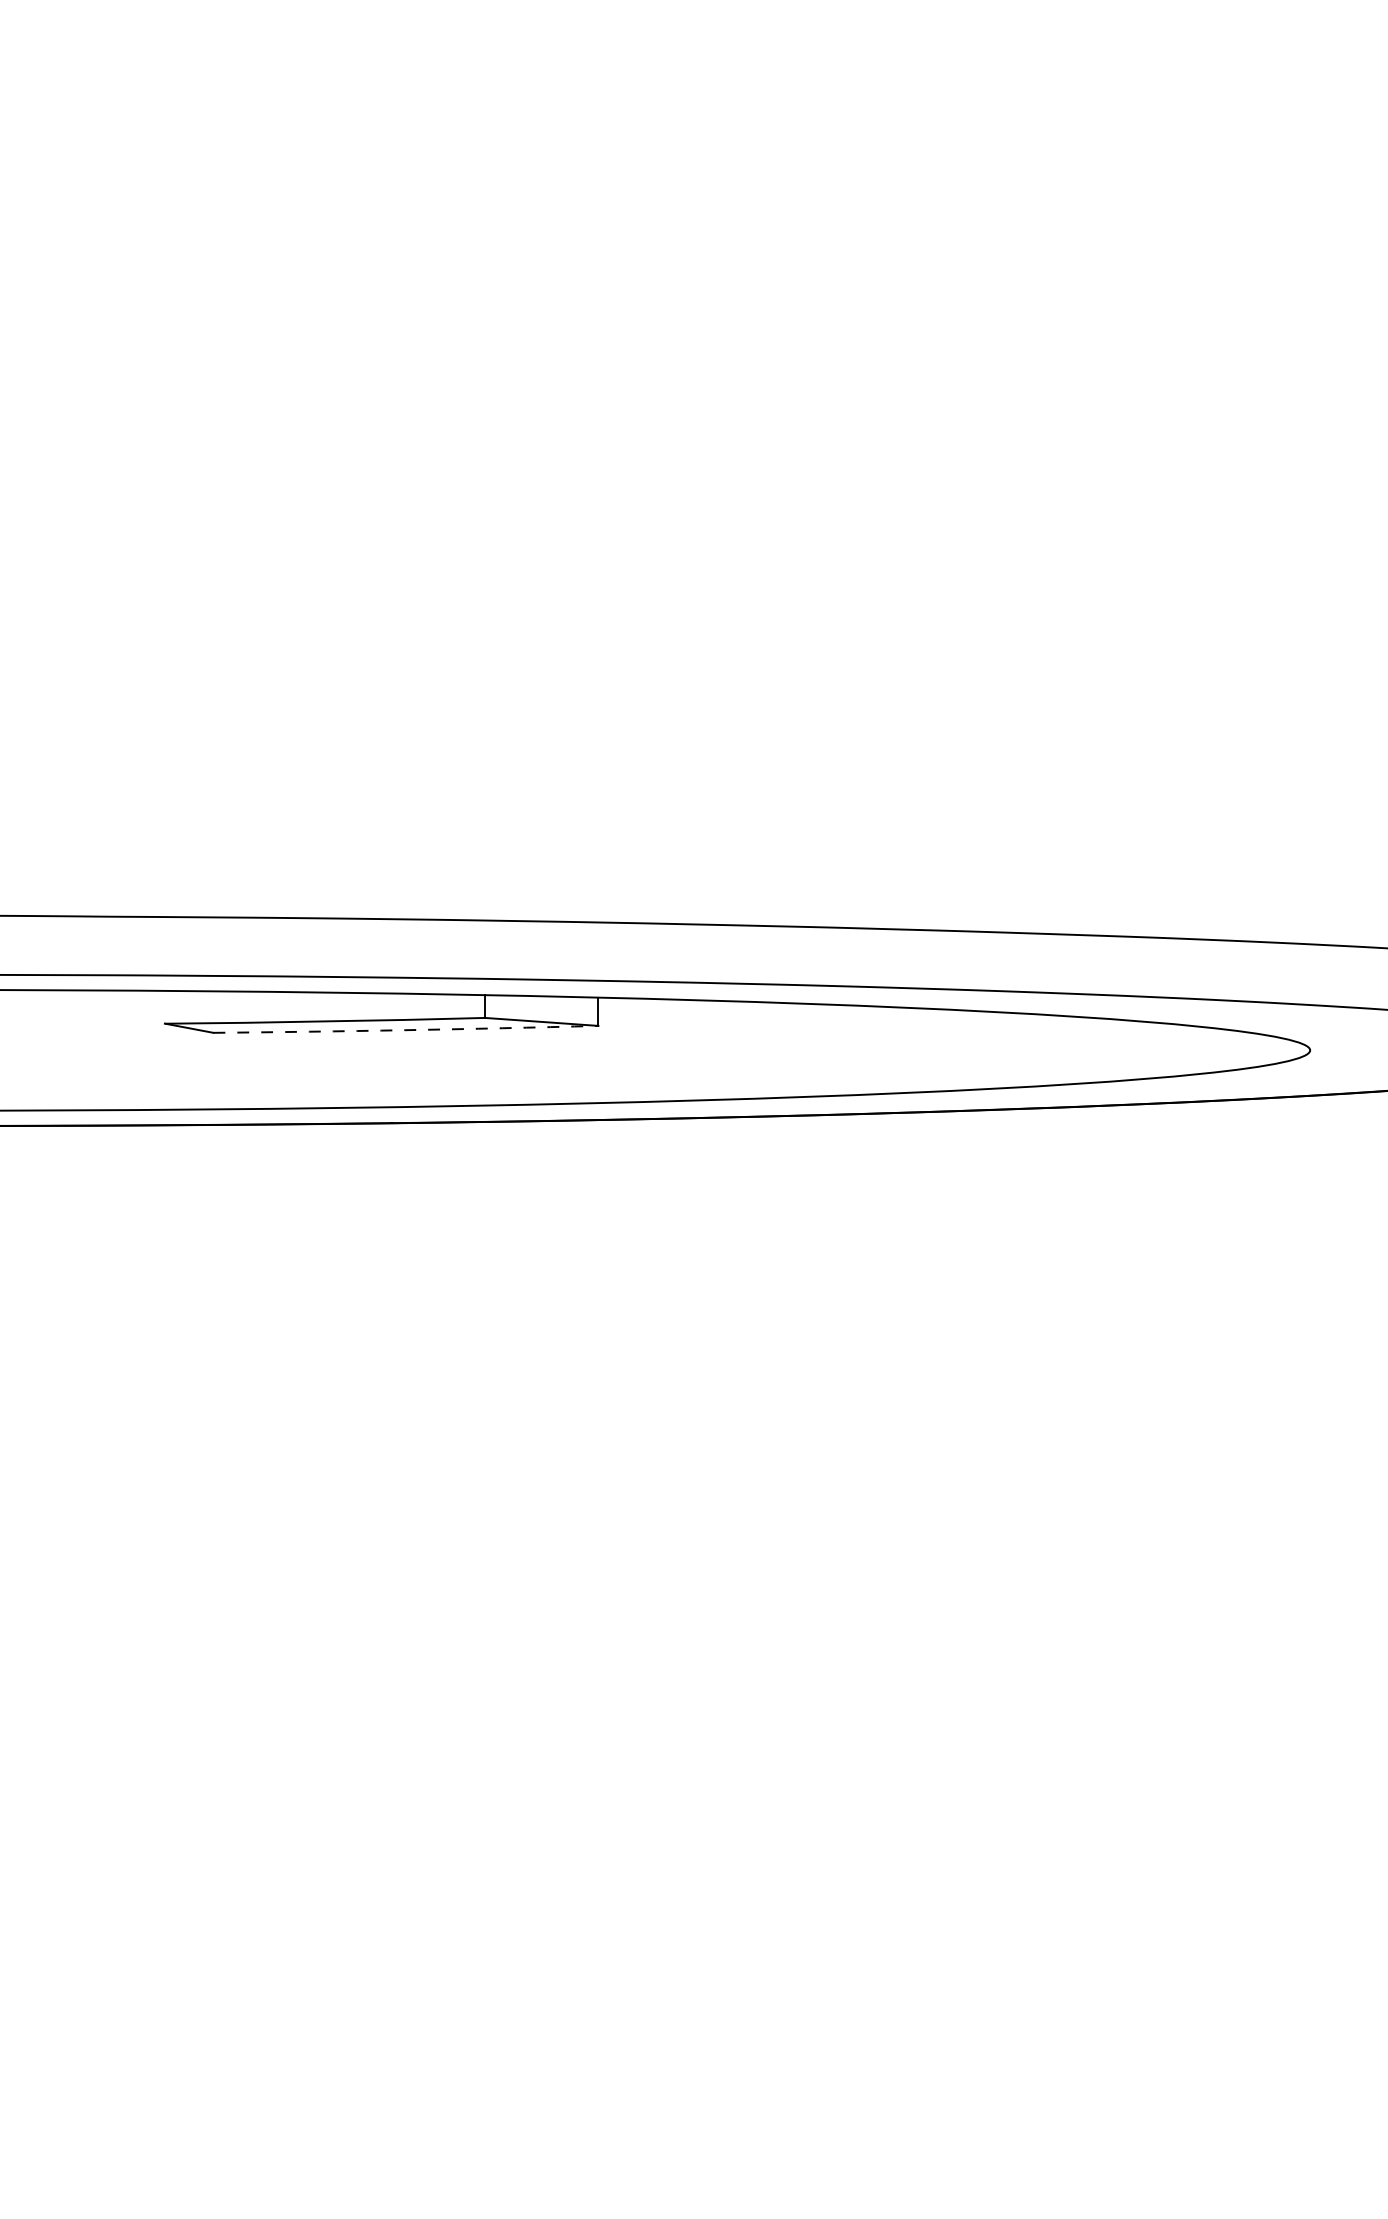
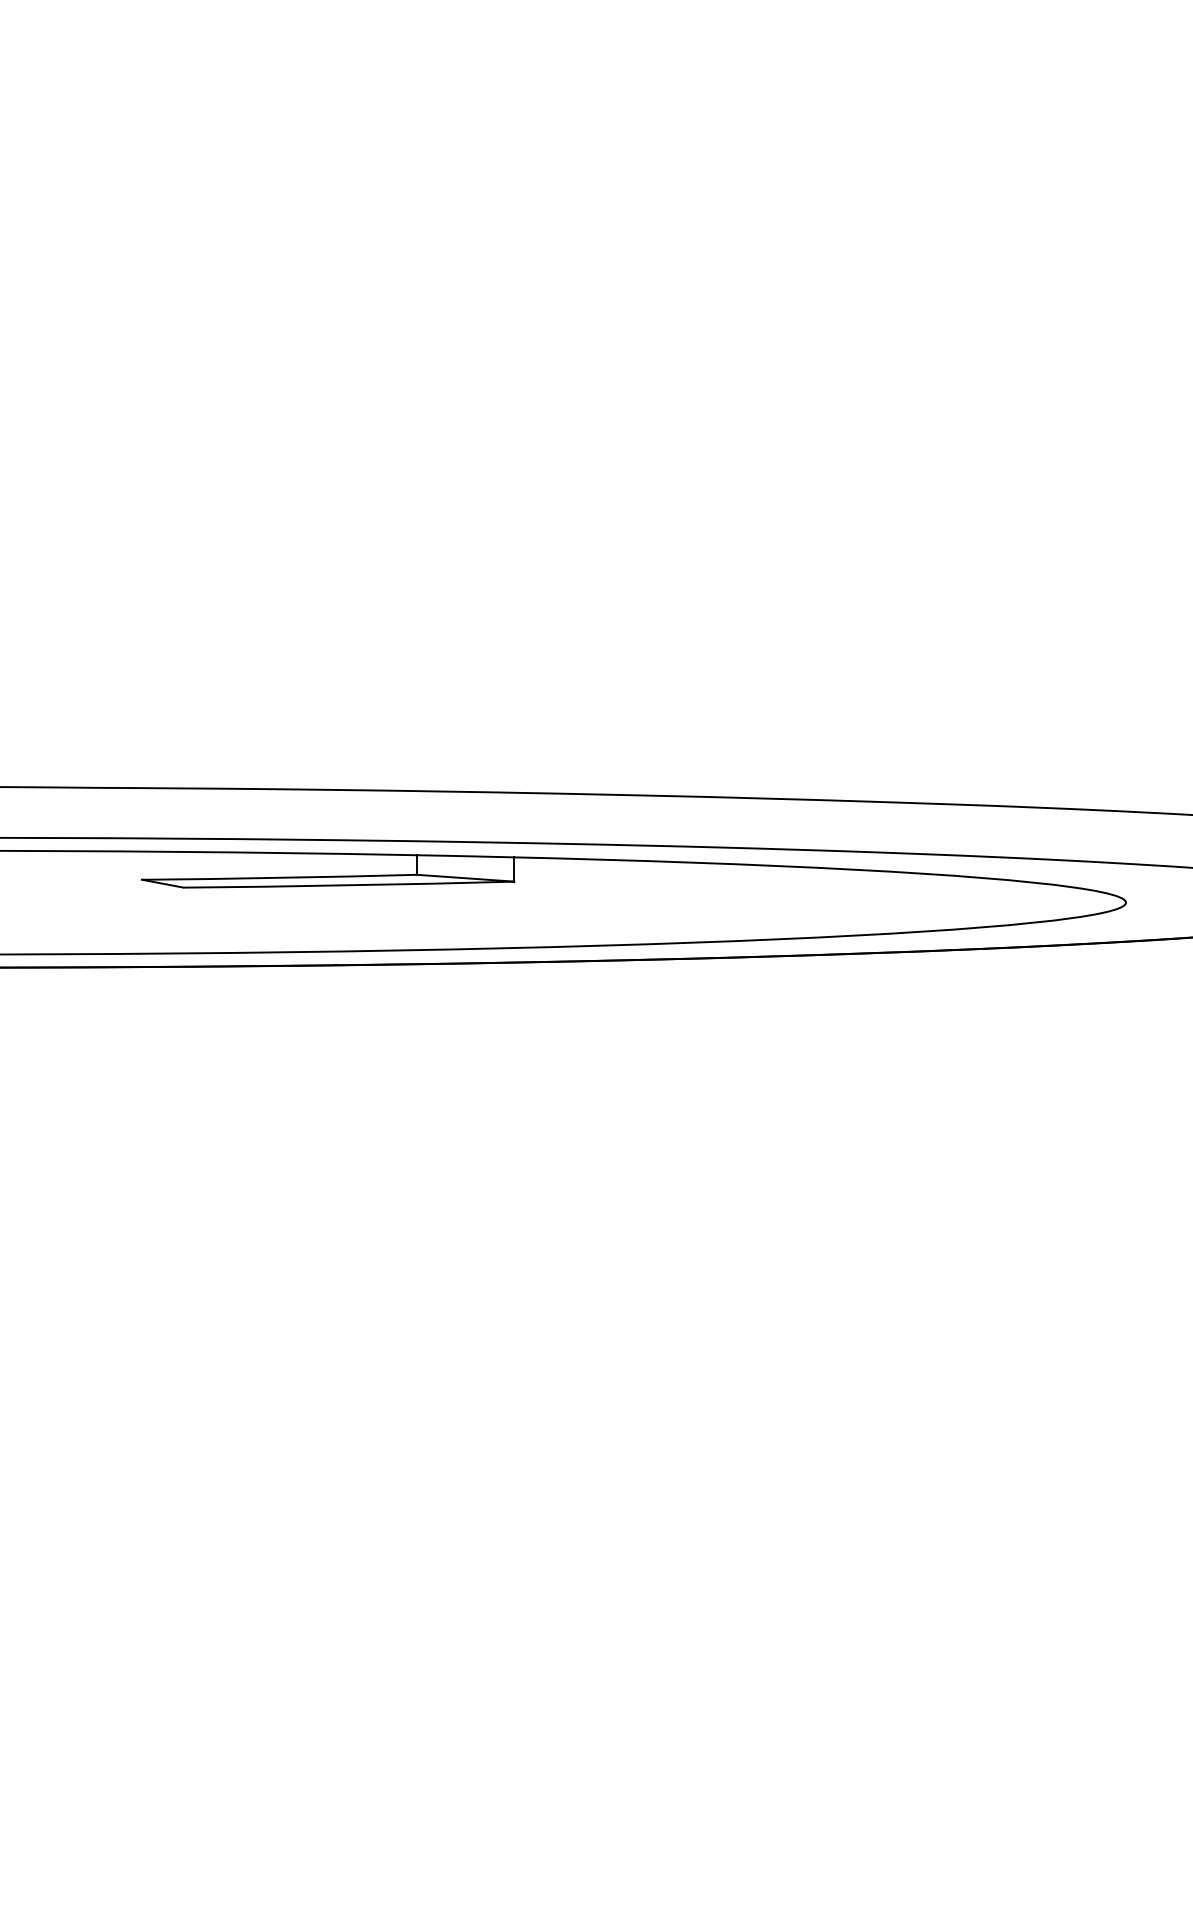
arc: (405, 1030) -> (348, 885), dashed -> solid

